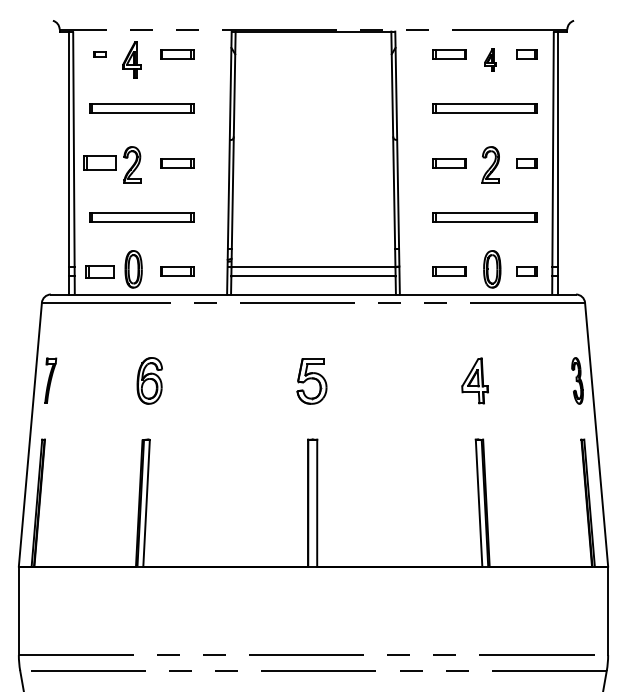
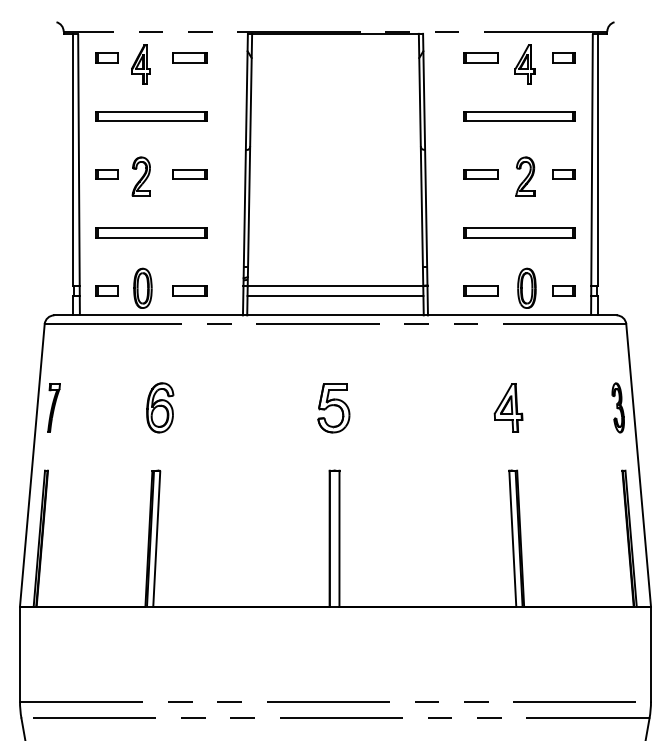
part: (99, 54) -> (106, 58), size x1.67
part: (489, 59) -> (523, 63), size x1.67
part: (99, 163) -> (106, 175), size x0.62
part: (99, 271) -> (106, 290), size x0.71

